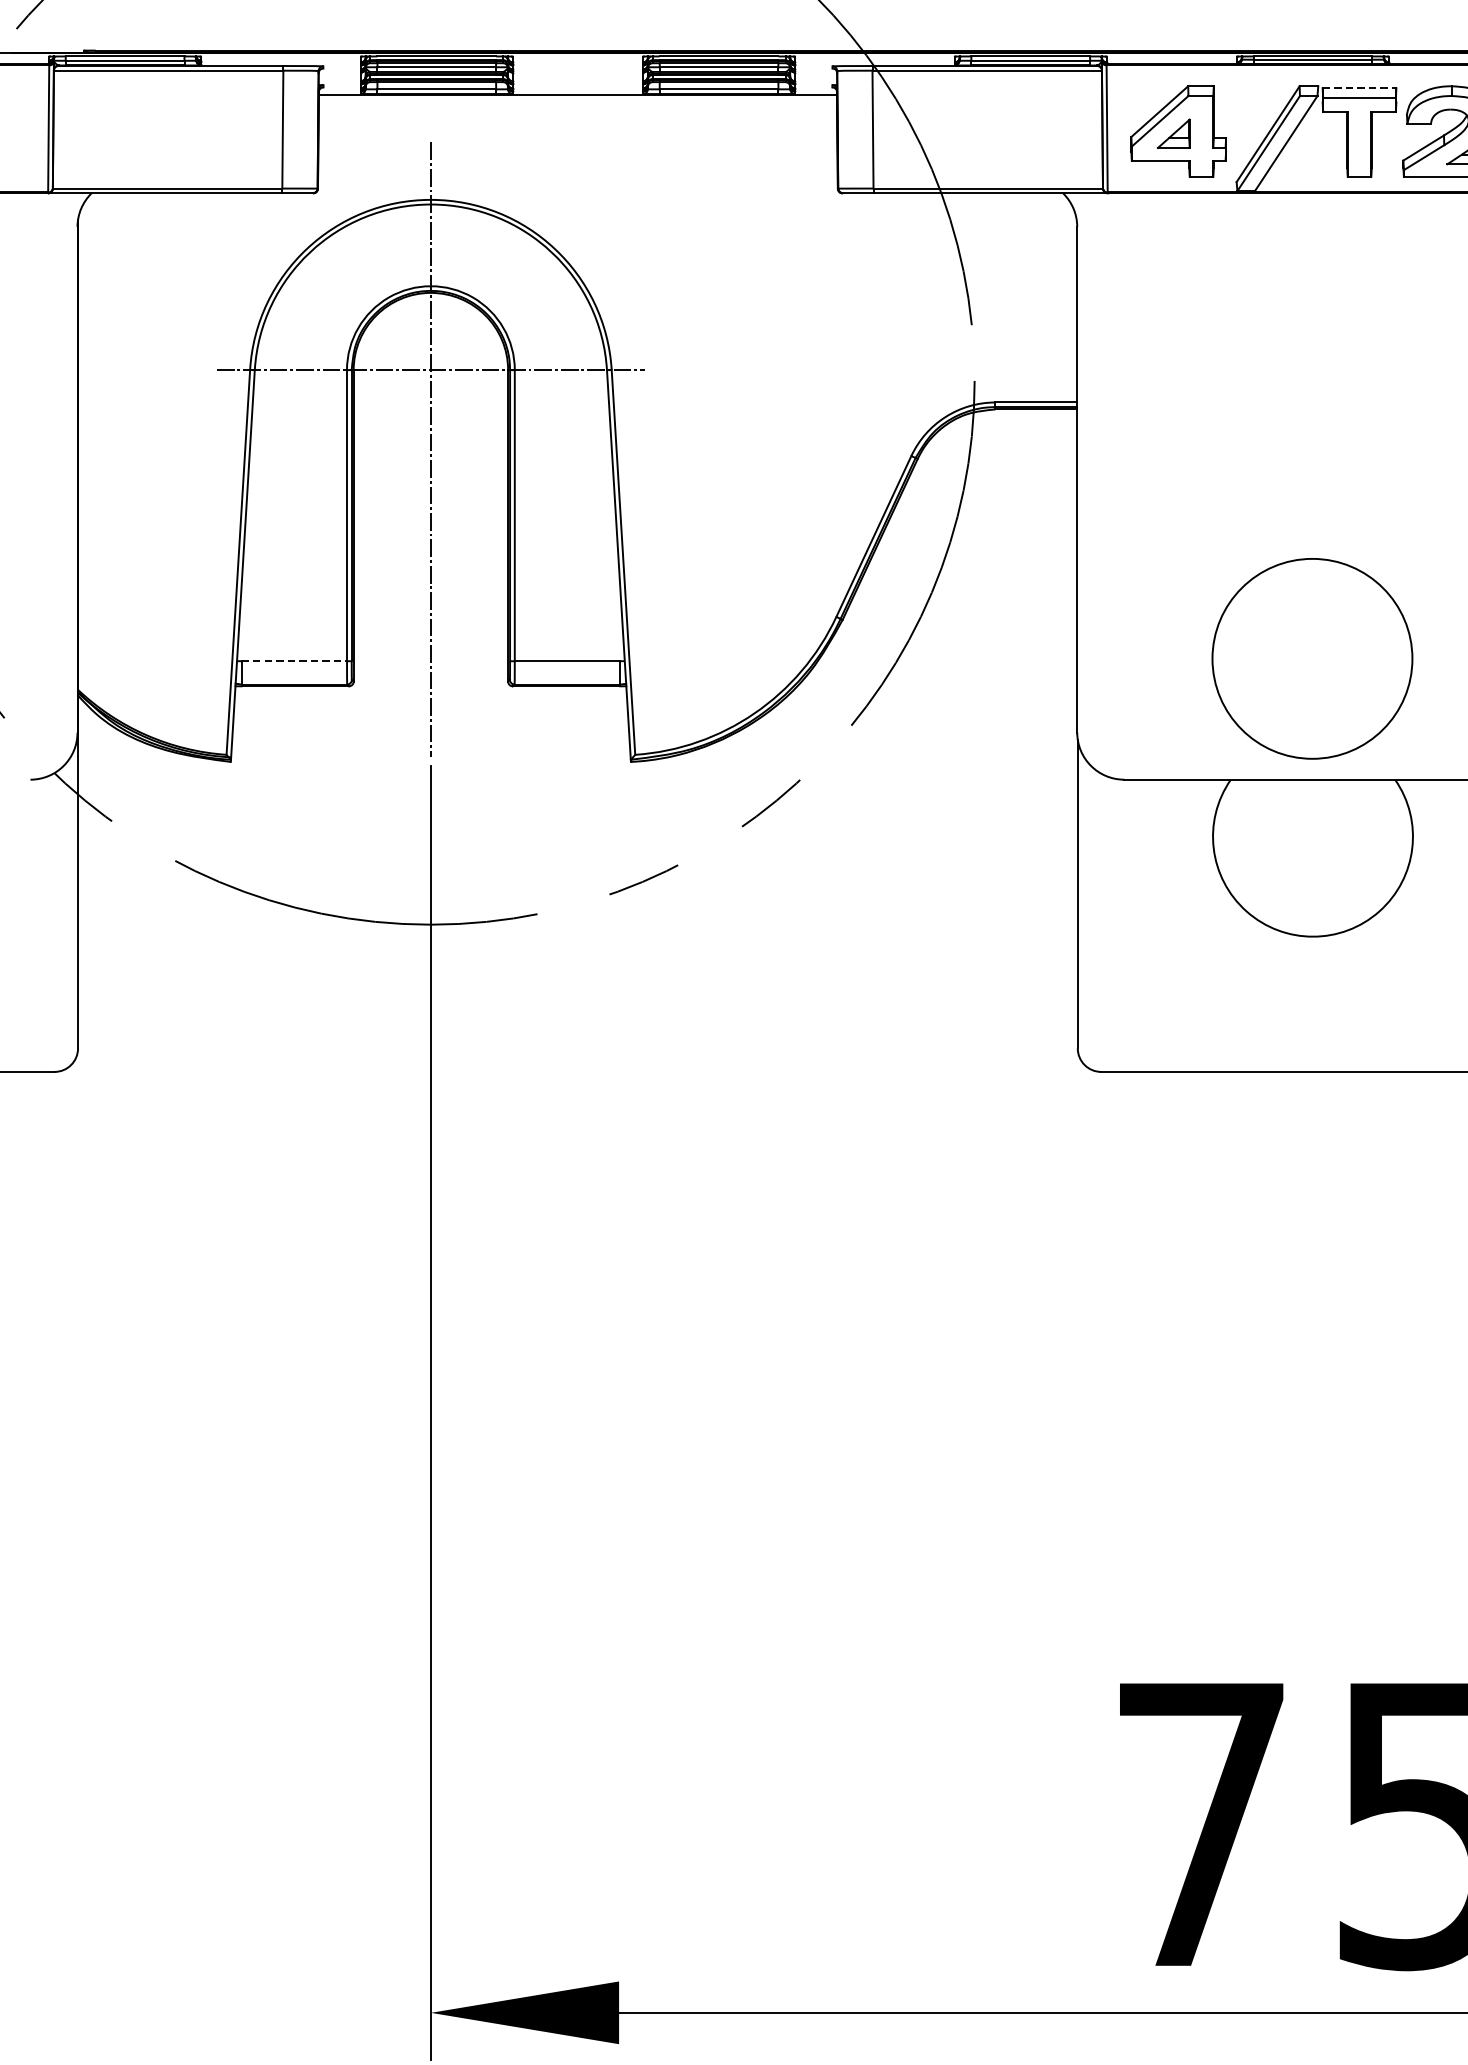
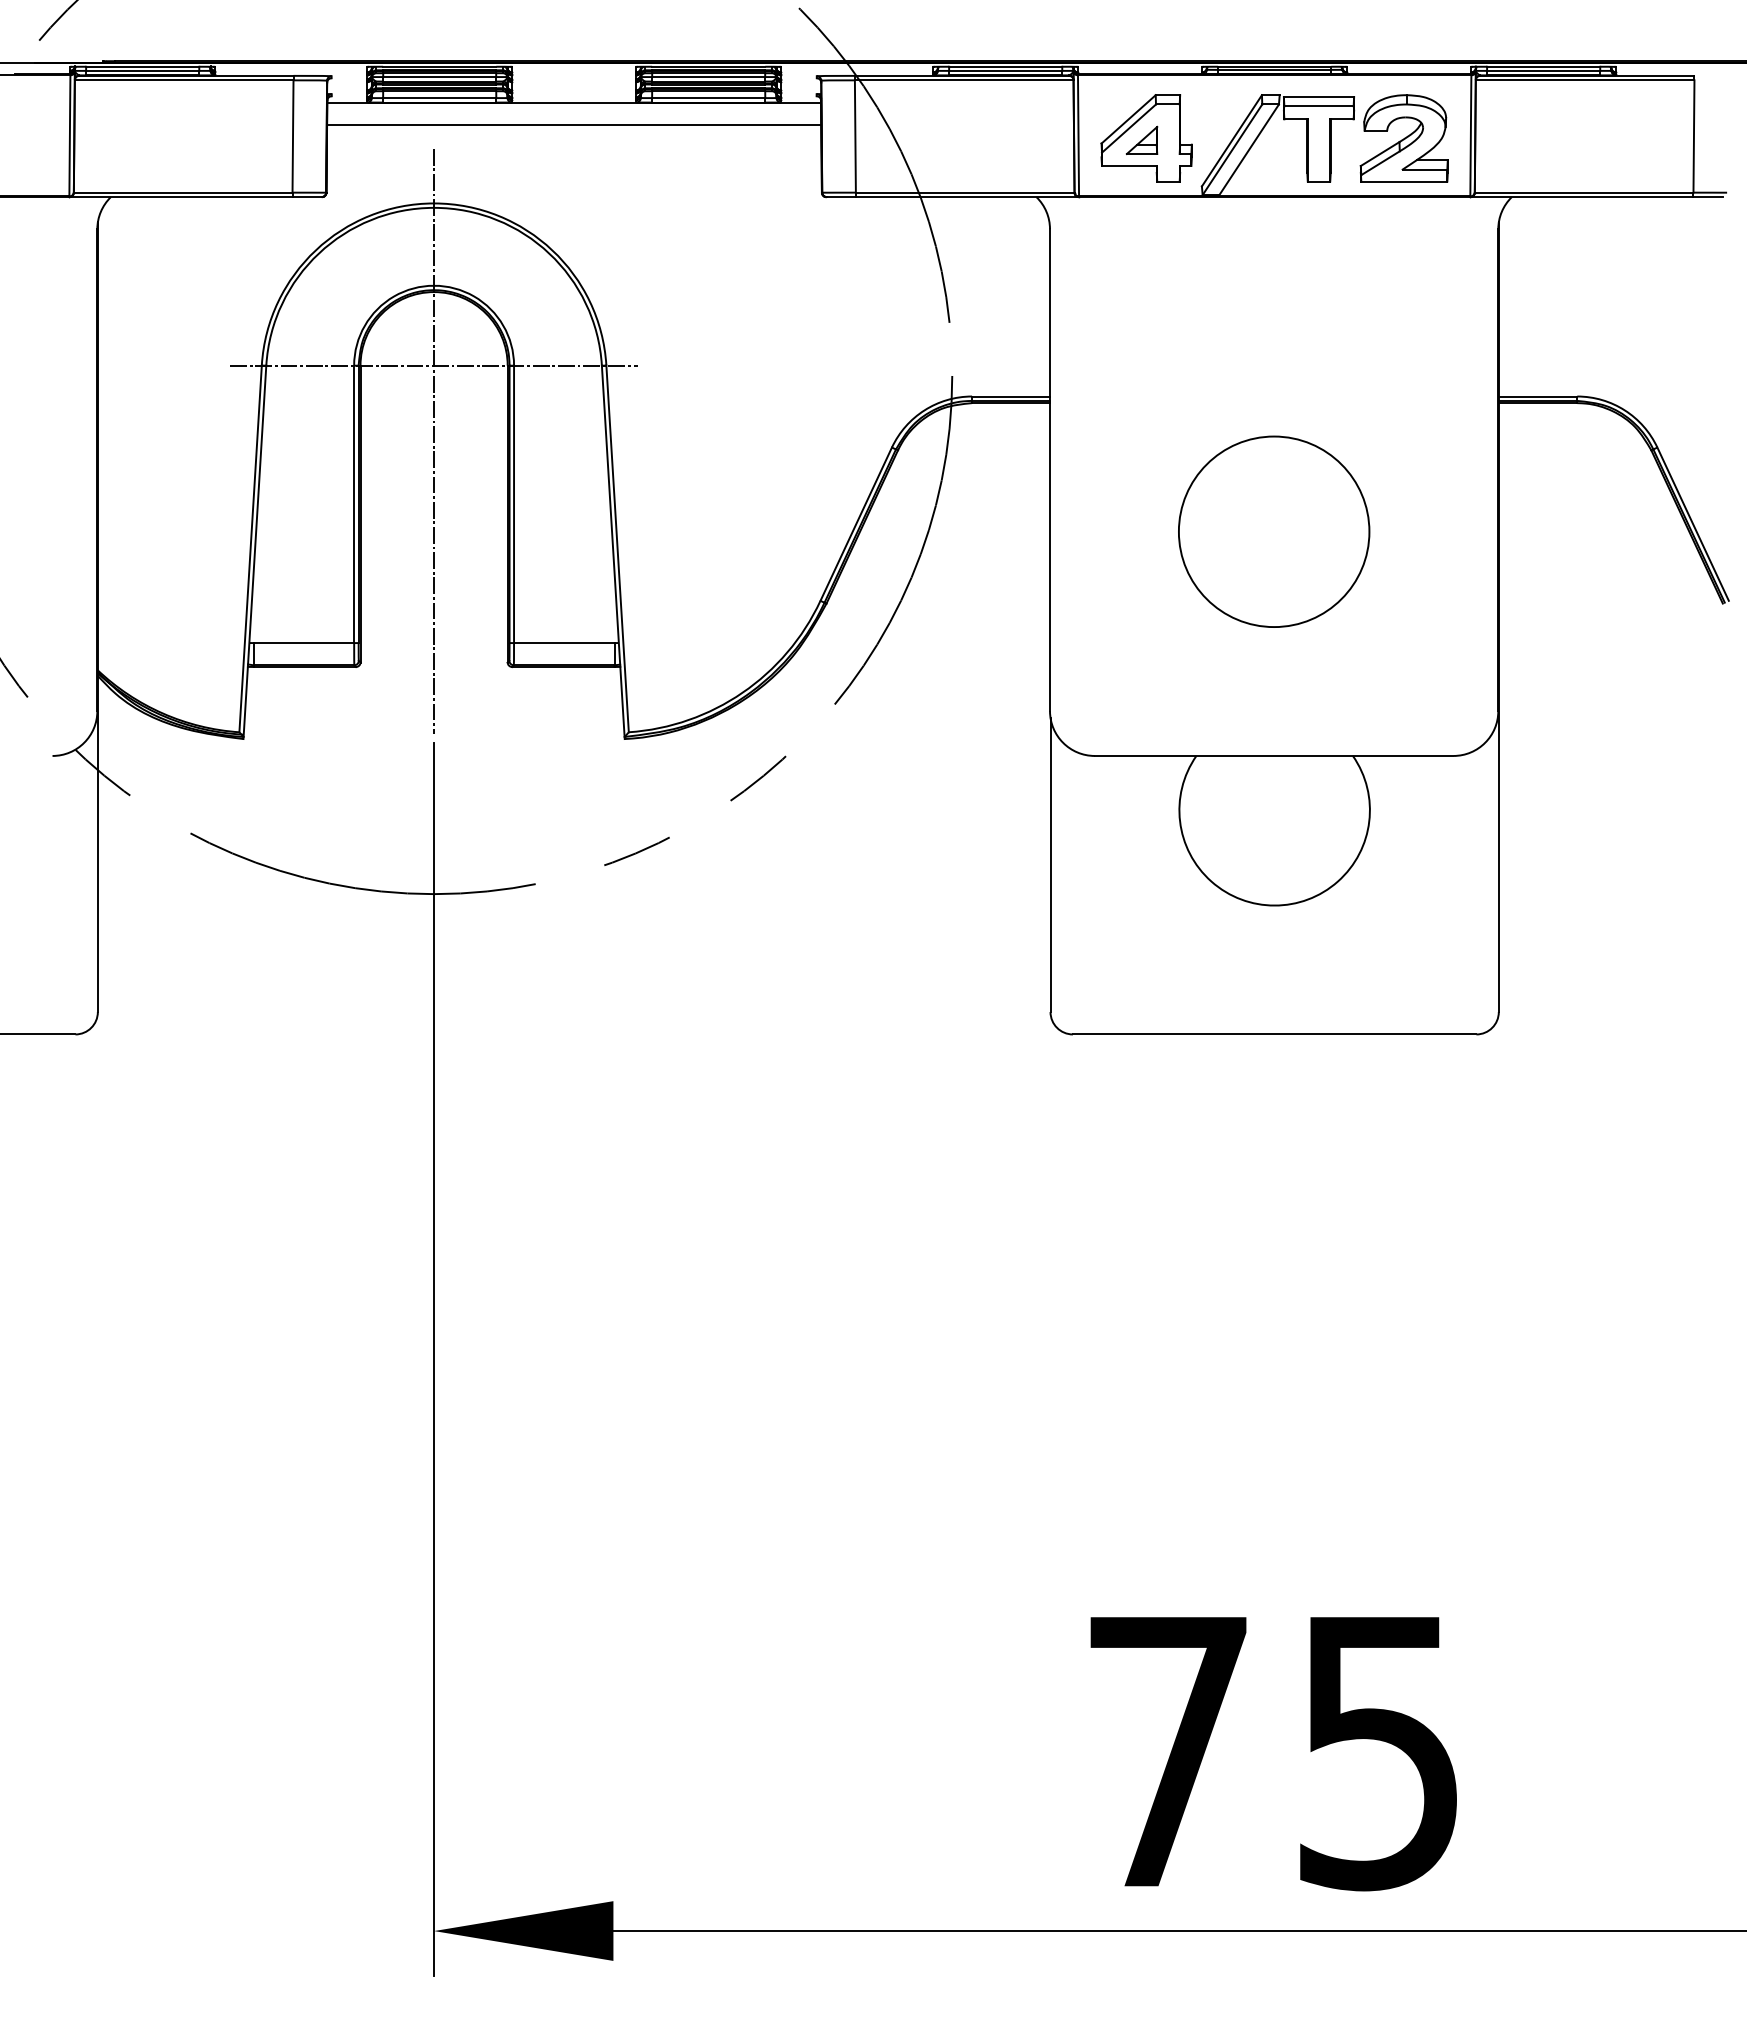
line: (1360, 88) -> (1319, 97), dashed -> solid
line: (578, 118) -> (574, 125), added
circle: (1312, 658) -> (1274, 531), moved
line: (294, 661) -> (304, 643), dashed -> solid

